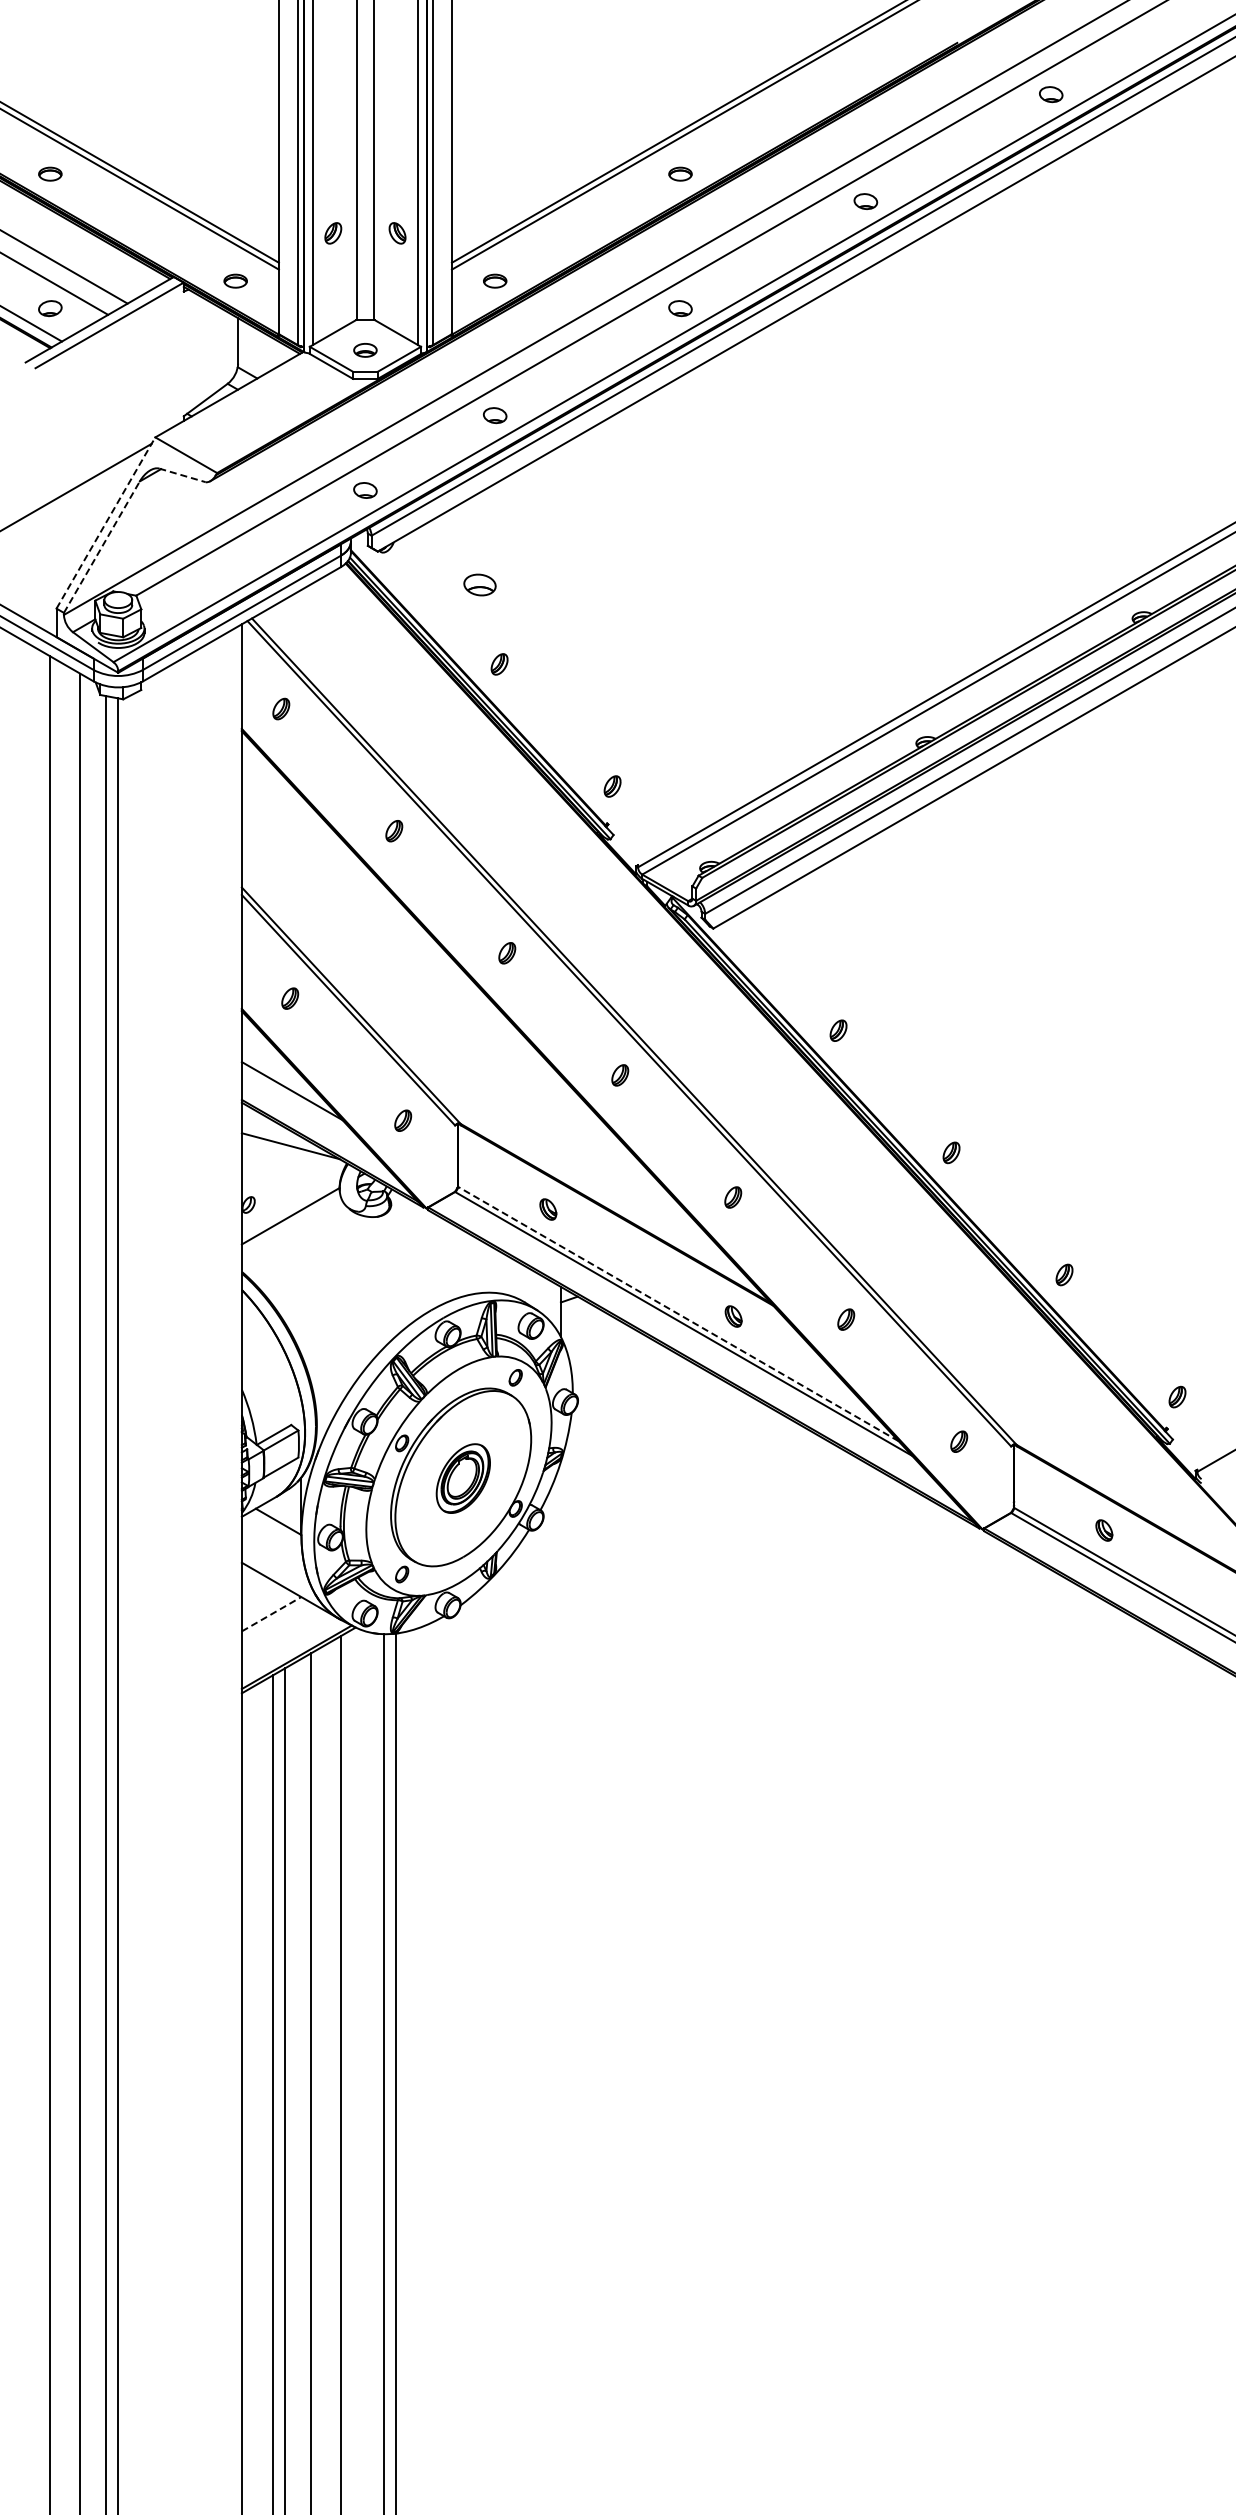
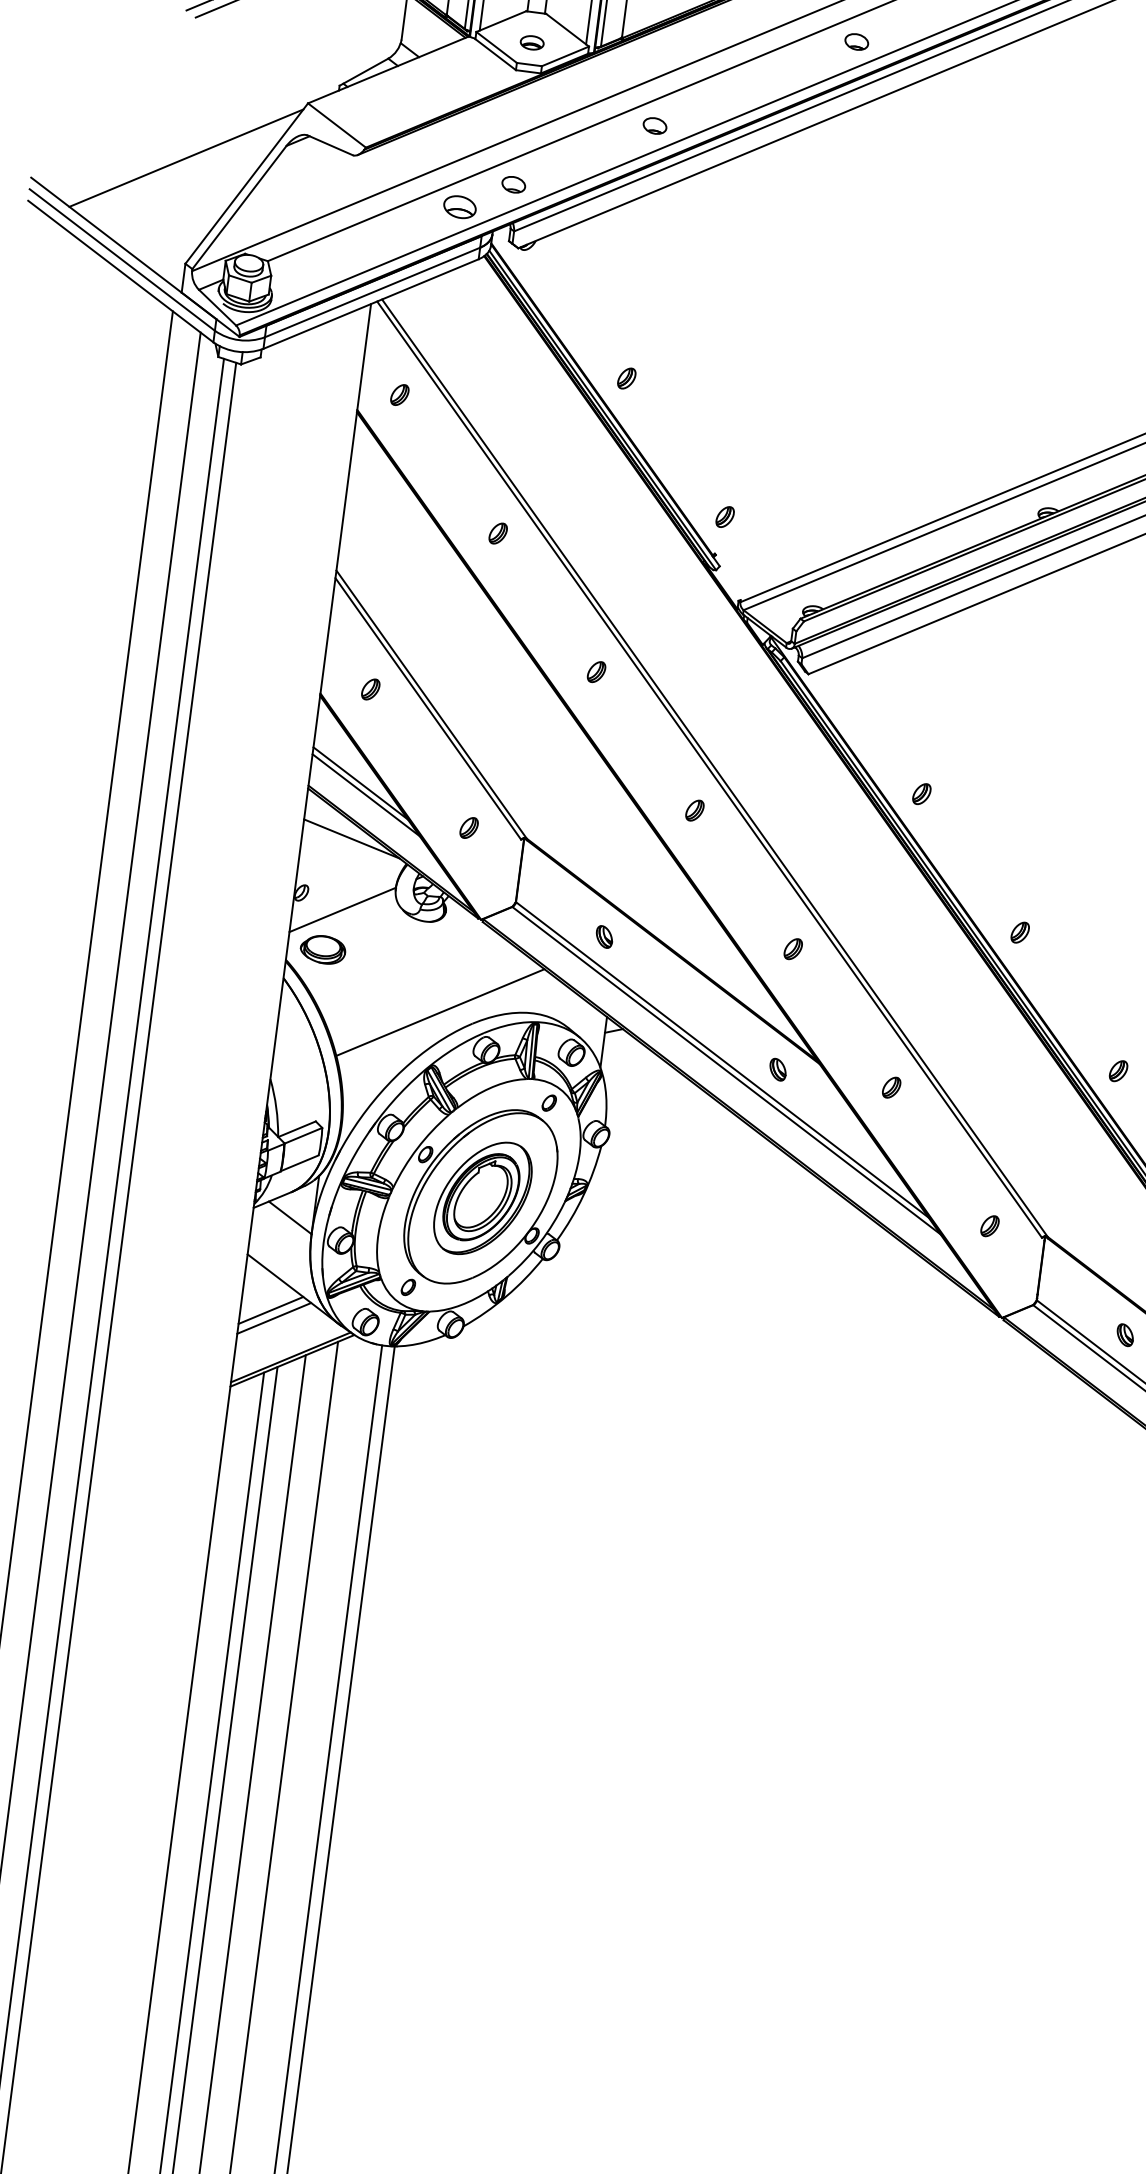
line: (182, 475) -> (330, 145), dashed -> solid
line: (105, 523) -> (246, 184), dashed -> solid
line: (101, 547) -> (239, 207), dashed -> solid
part: (479, 584) -> (459, 206), moved
line: (298, 1101) -> (365, 794), added
part: (276, 1257) -> (322, 949), added
line: (398, 1303) -> (440, 1012), added
line: (677, 1313) -> (721, 1059), dashed -> solid
part: (463, 1478) -> (483, 1198), size x1.67
line: (272, 1613) -> (271, 1309), dashed -> solid
line: (275, 1621) -> (273, 1318), added

